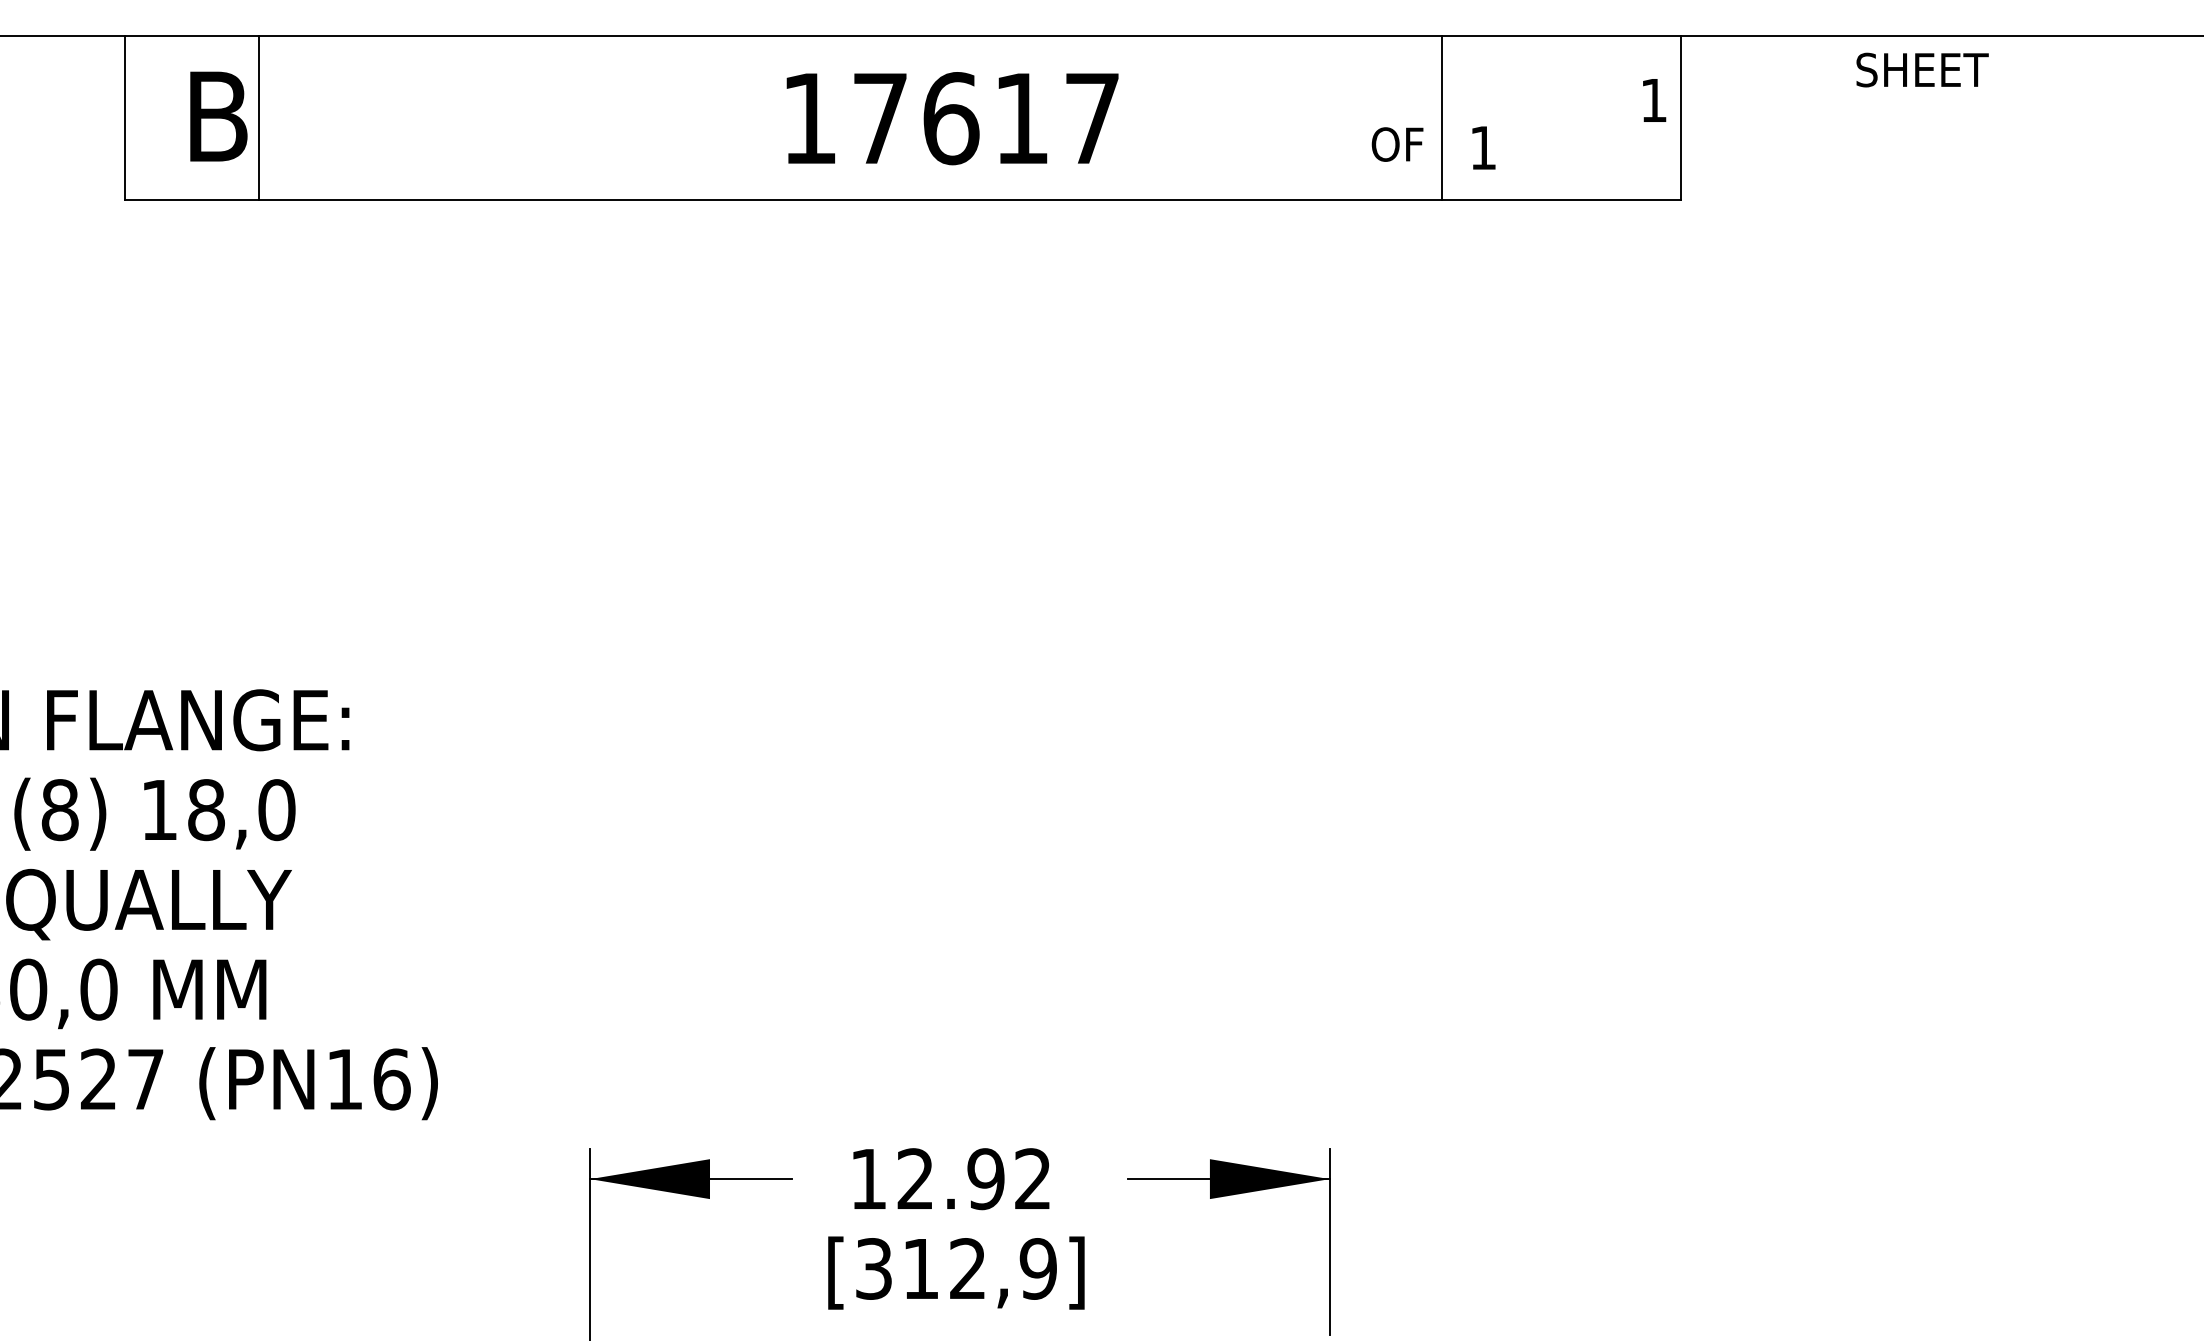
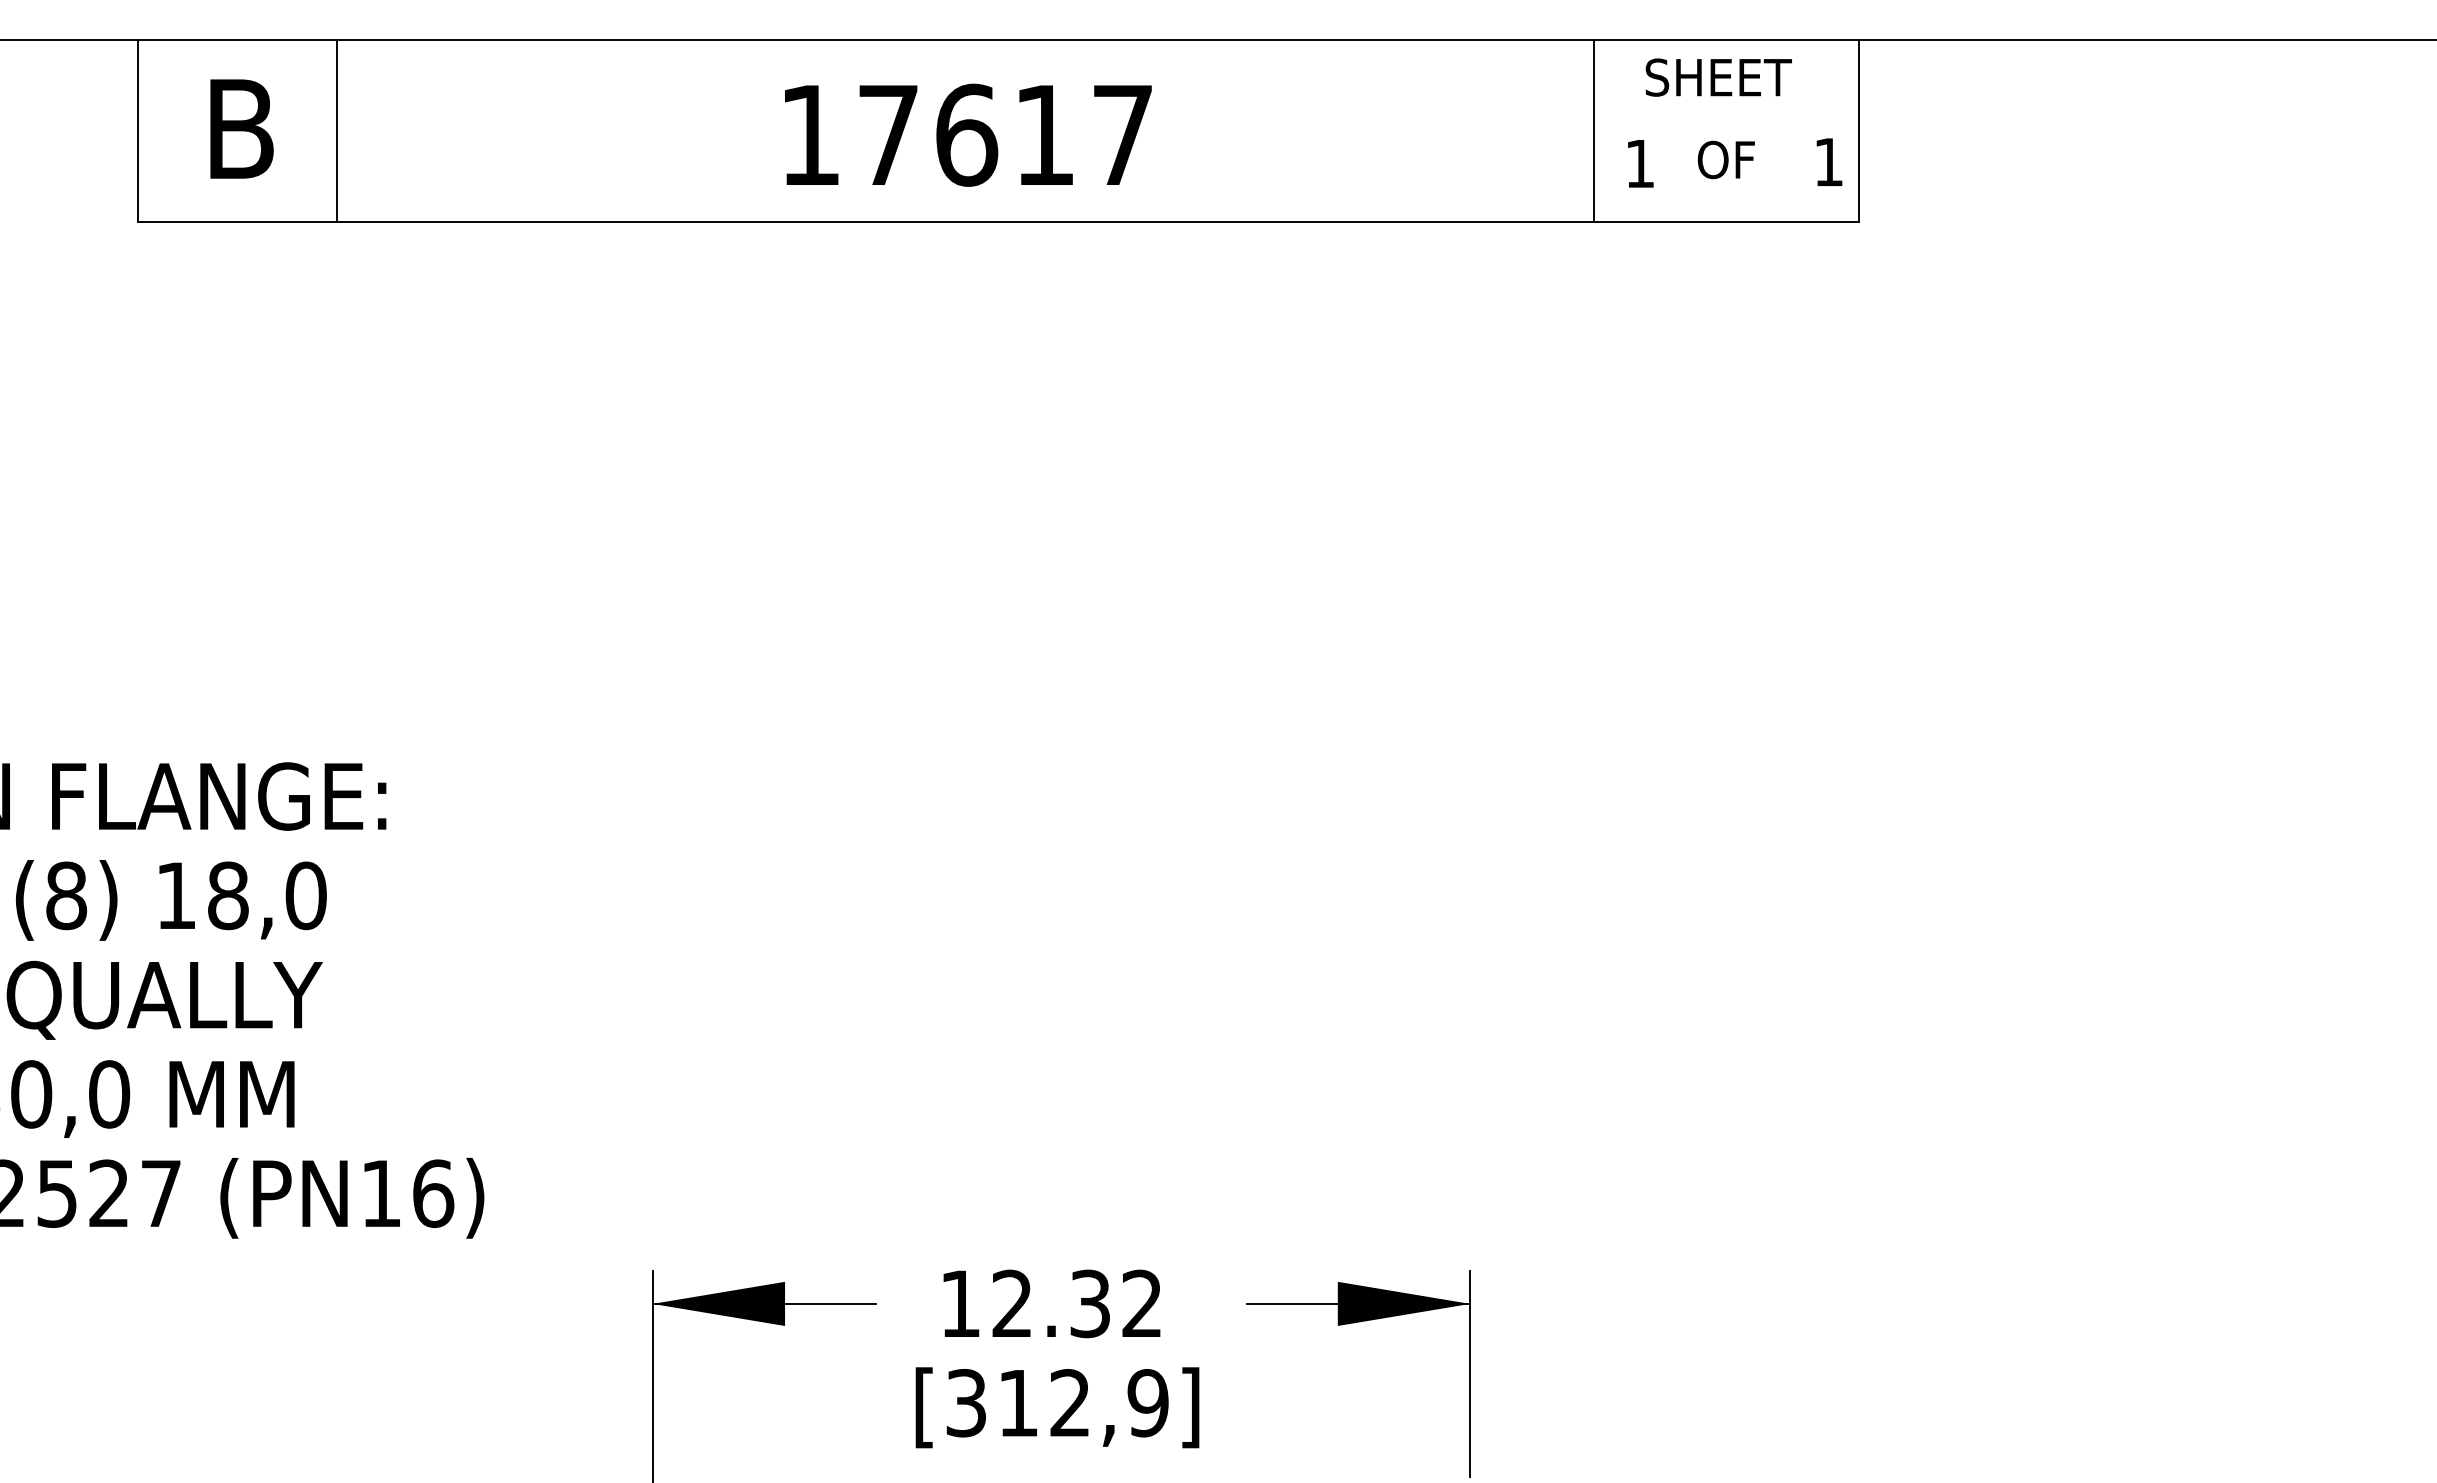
text: (1922, 69) -> (1718, 77), moved
text: (1654, 99) -> (1829, 161), moved
line: (259, 117) -> (336, 130), moved
text: (952, 117) -> (968, 134), moved
text: (1396, 144) -> (1725, 159), moved
text: (985, 1178) -> (1089, 1303), 12.92 -> 12.32

